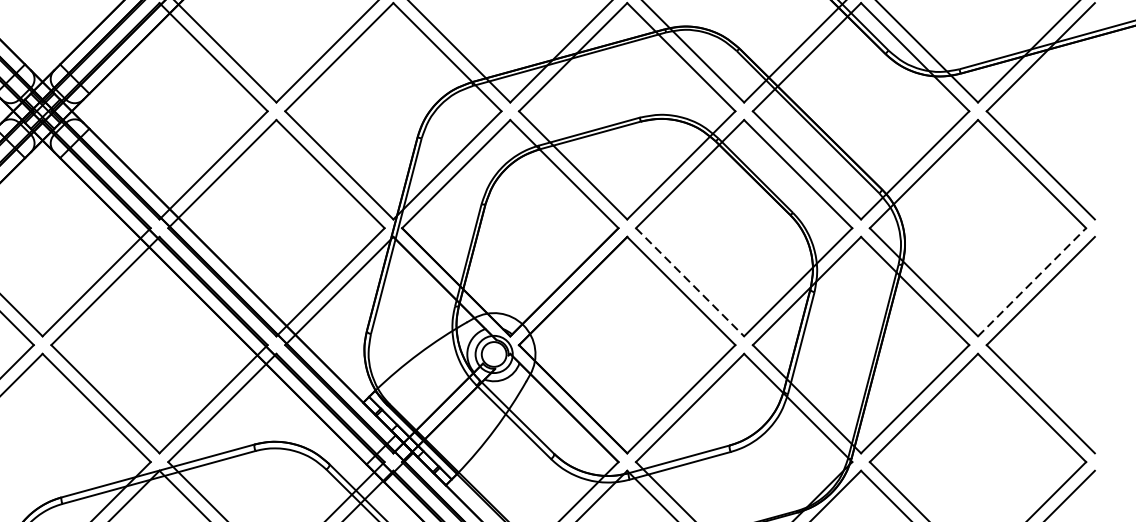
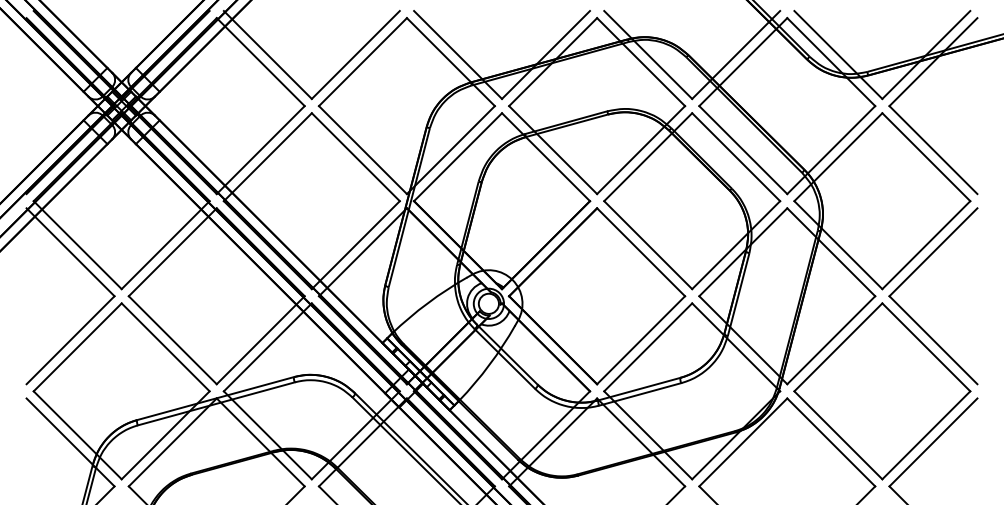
line: (1032, 281) -> (926, 244), dashed -> solid
line: (690, 282) -> (648, 245), dashed -> solid

